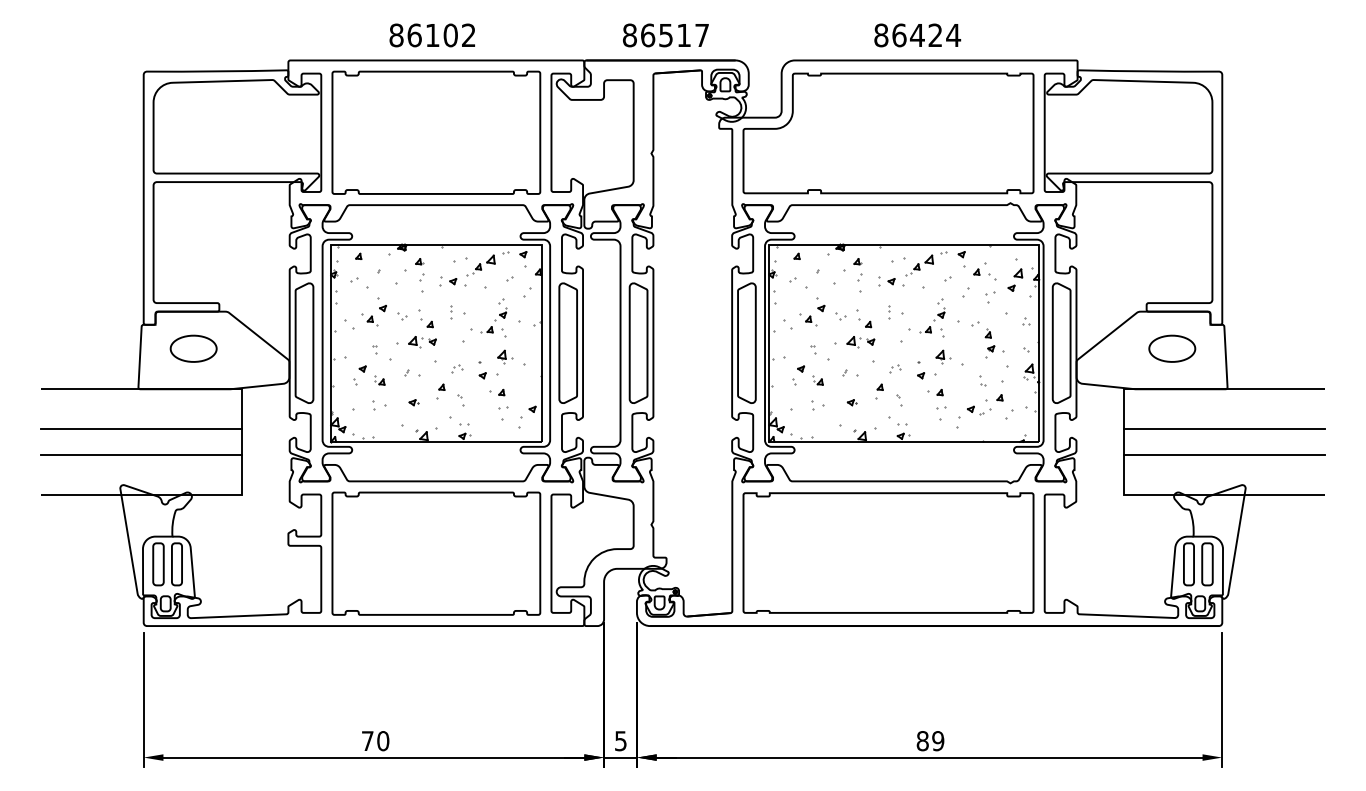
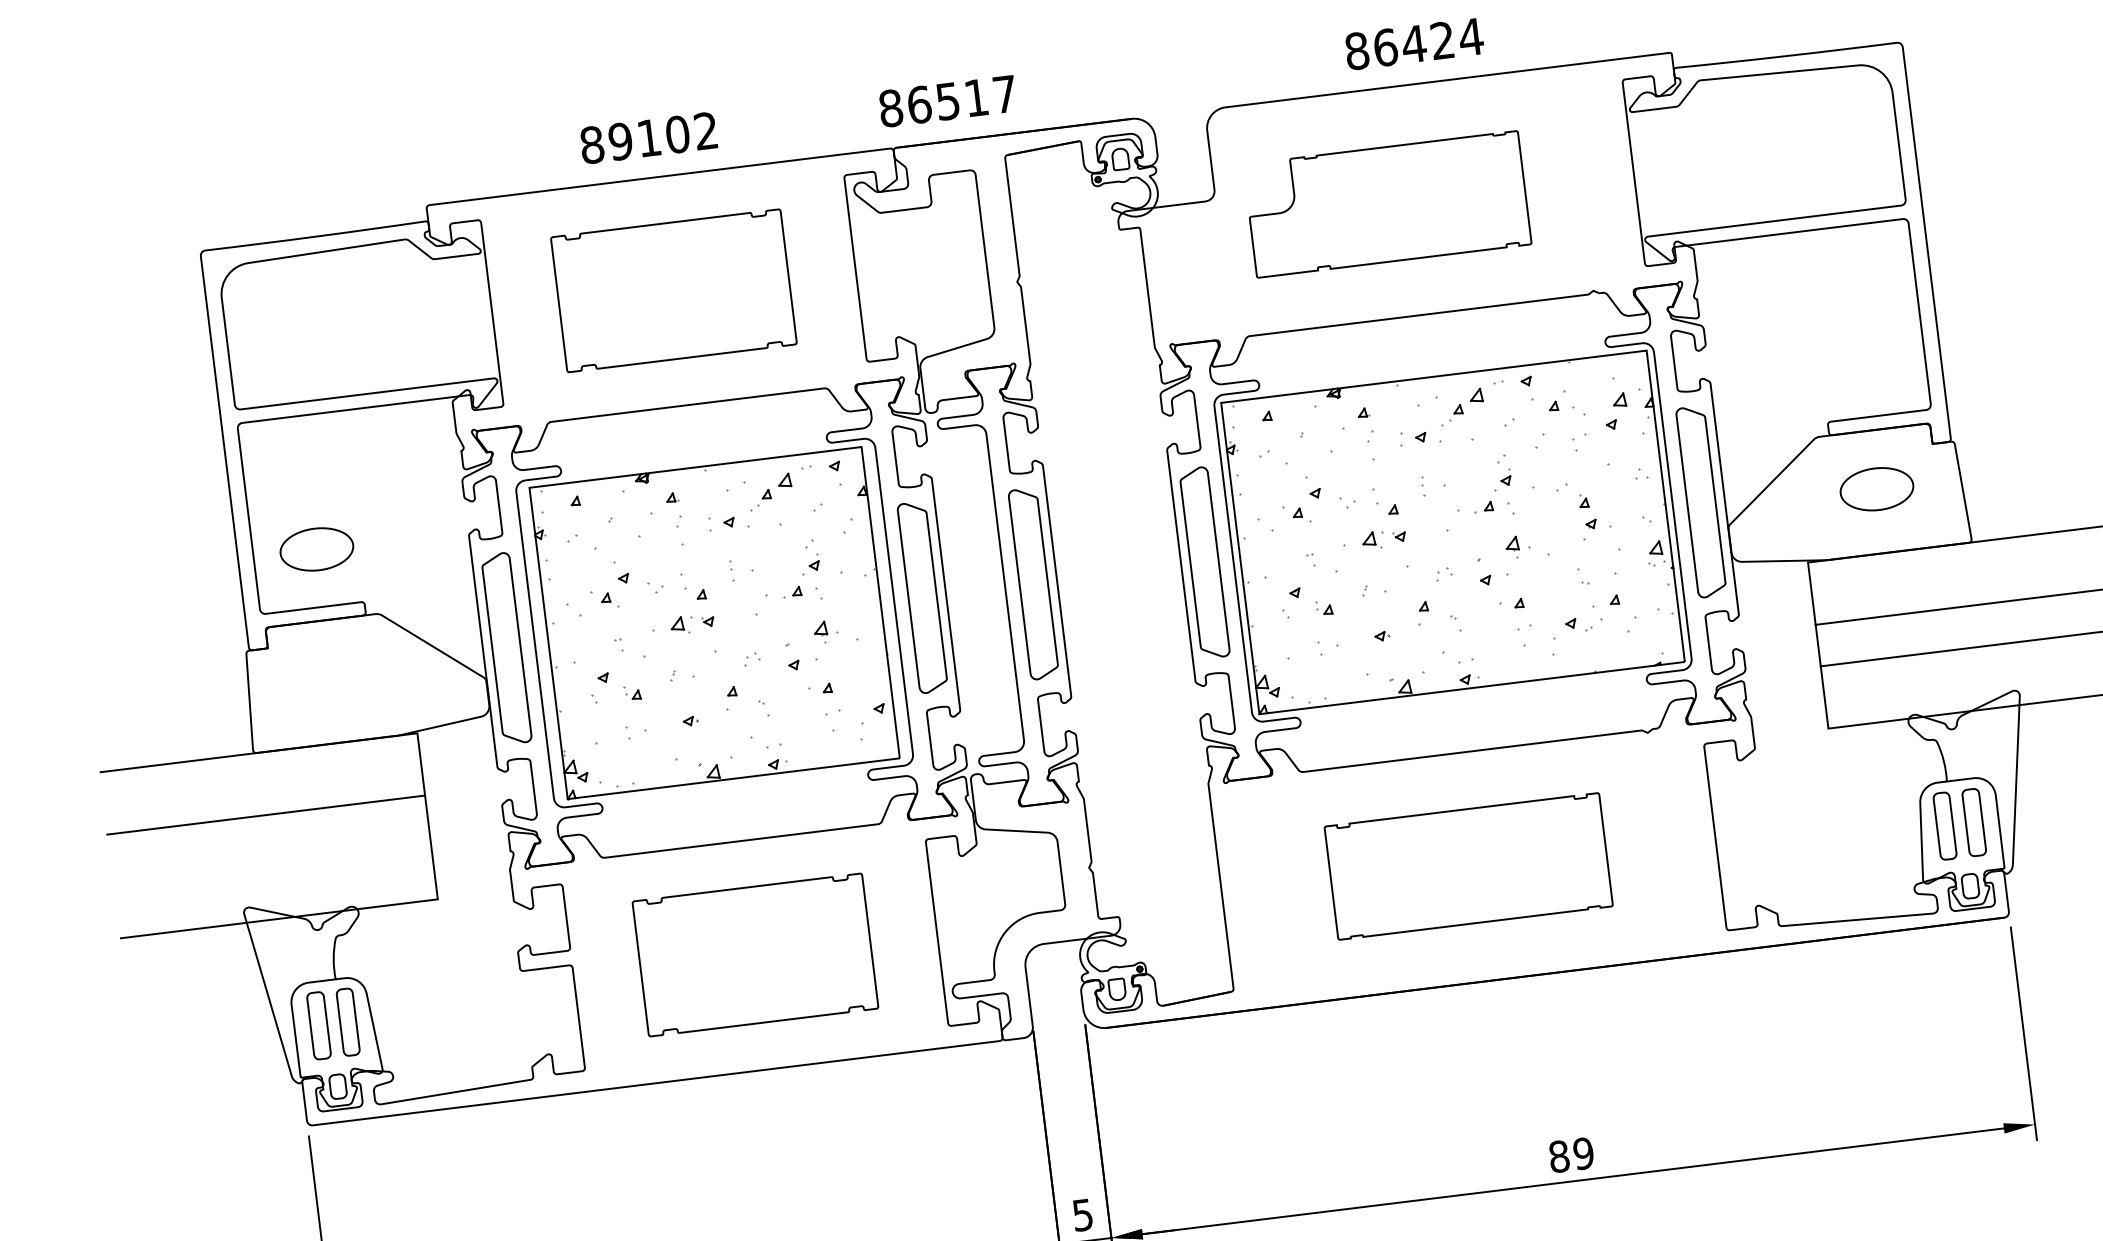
text: (414, 35) -> (620, 141), 86102 -> 89102
text: (665, 35) -> (947, 101), moved
part: (436, 132) -> (674, 290), size x0.7
part: (888, 133) -> (1387, 204), size x0.6
part: (193, 348) -> (316, 549), moved
line: (141, 455) -> (271, 857), removed
part: (888, 552) -> (1468, 865), size x0.6
part: (436, 553) -> (755, 954), size x0.7

